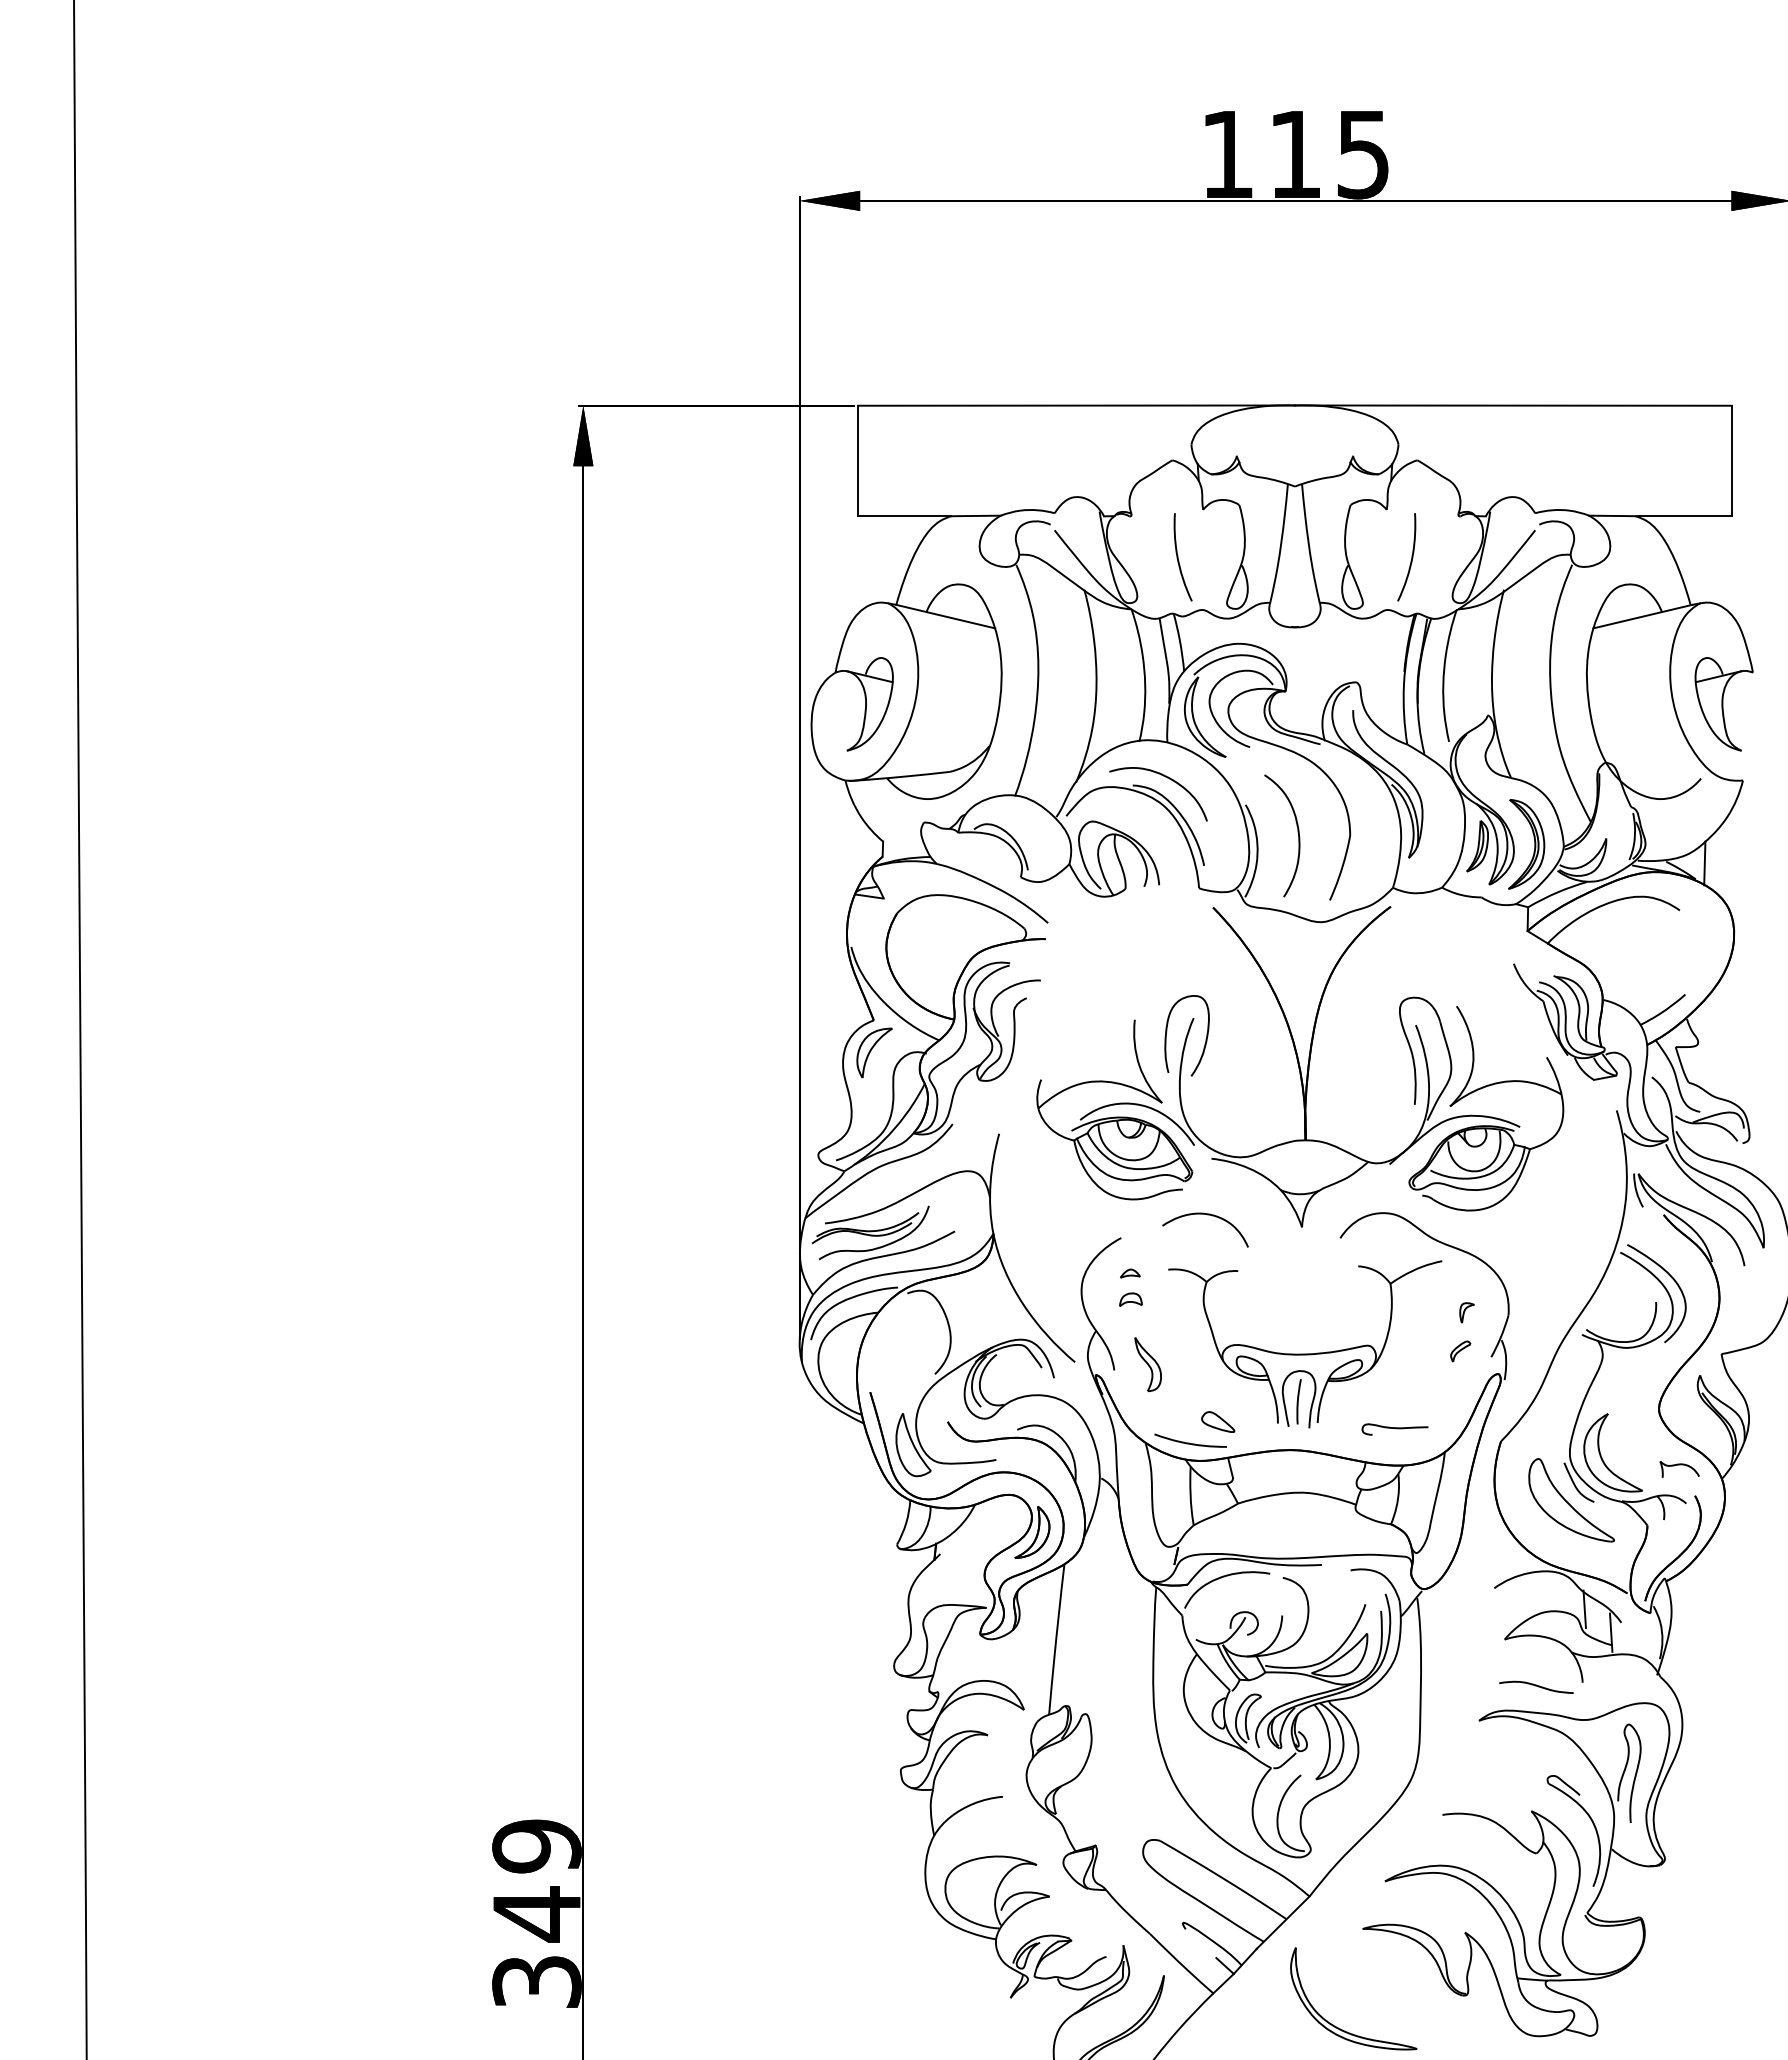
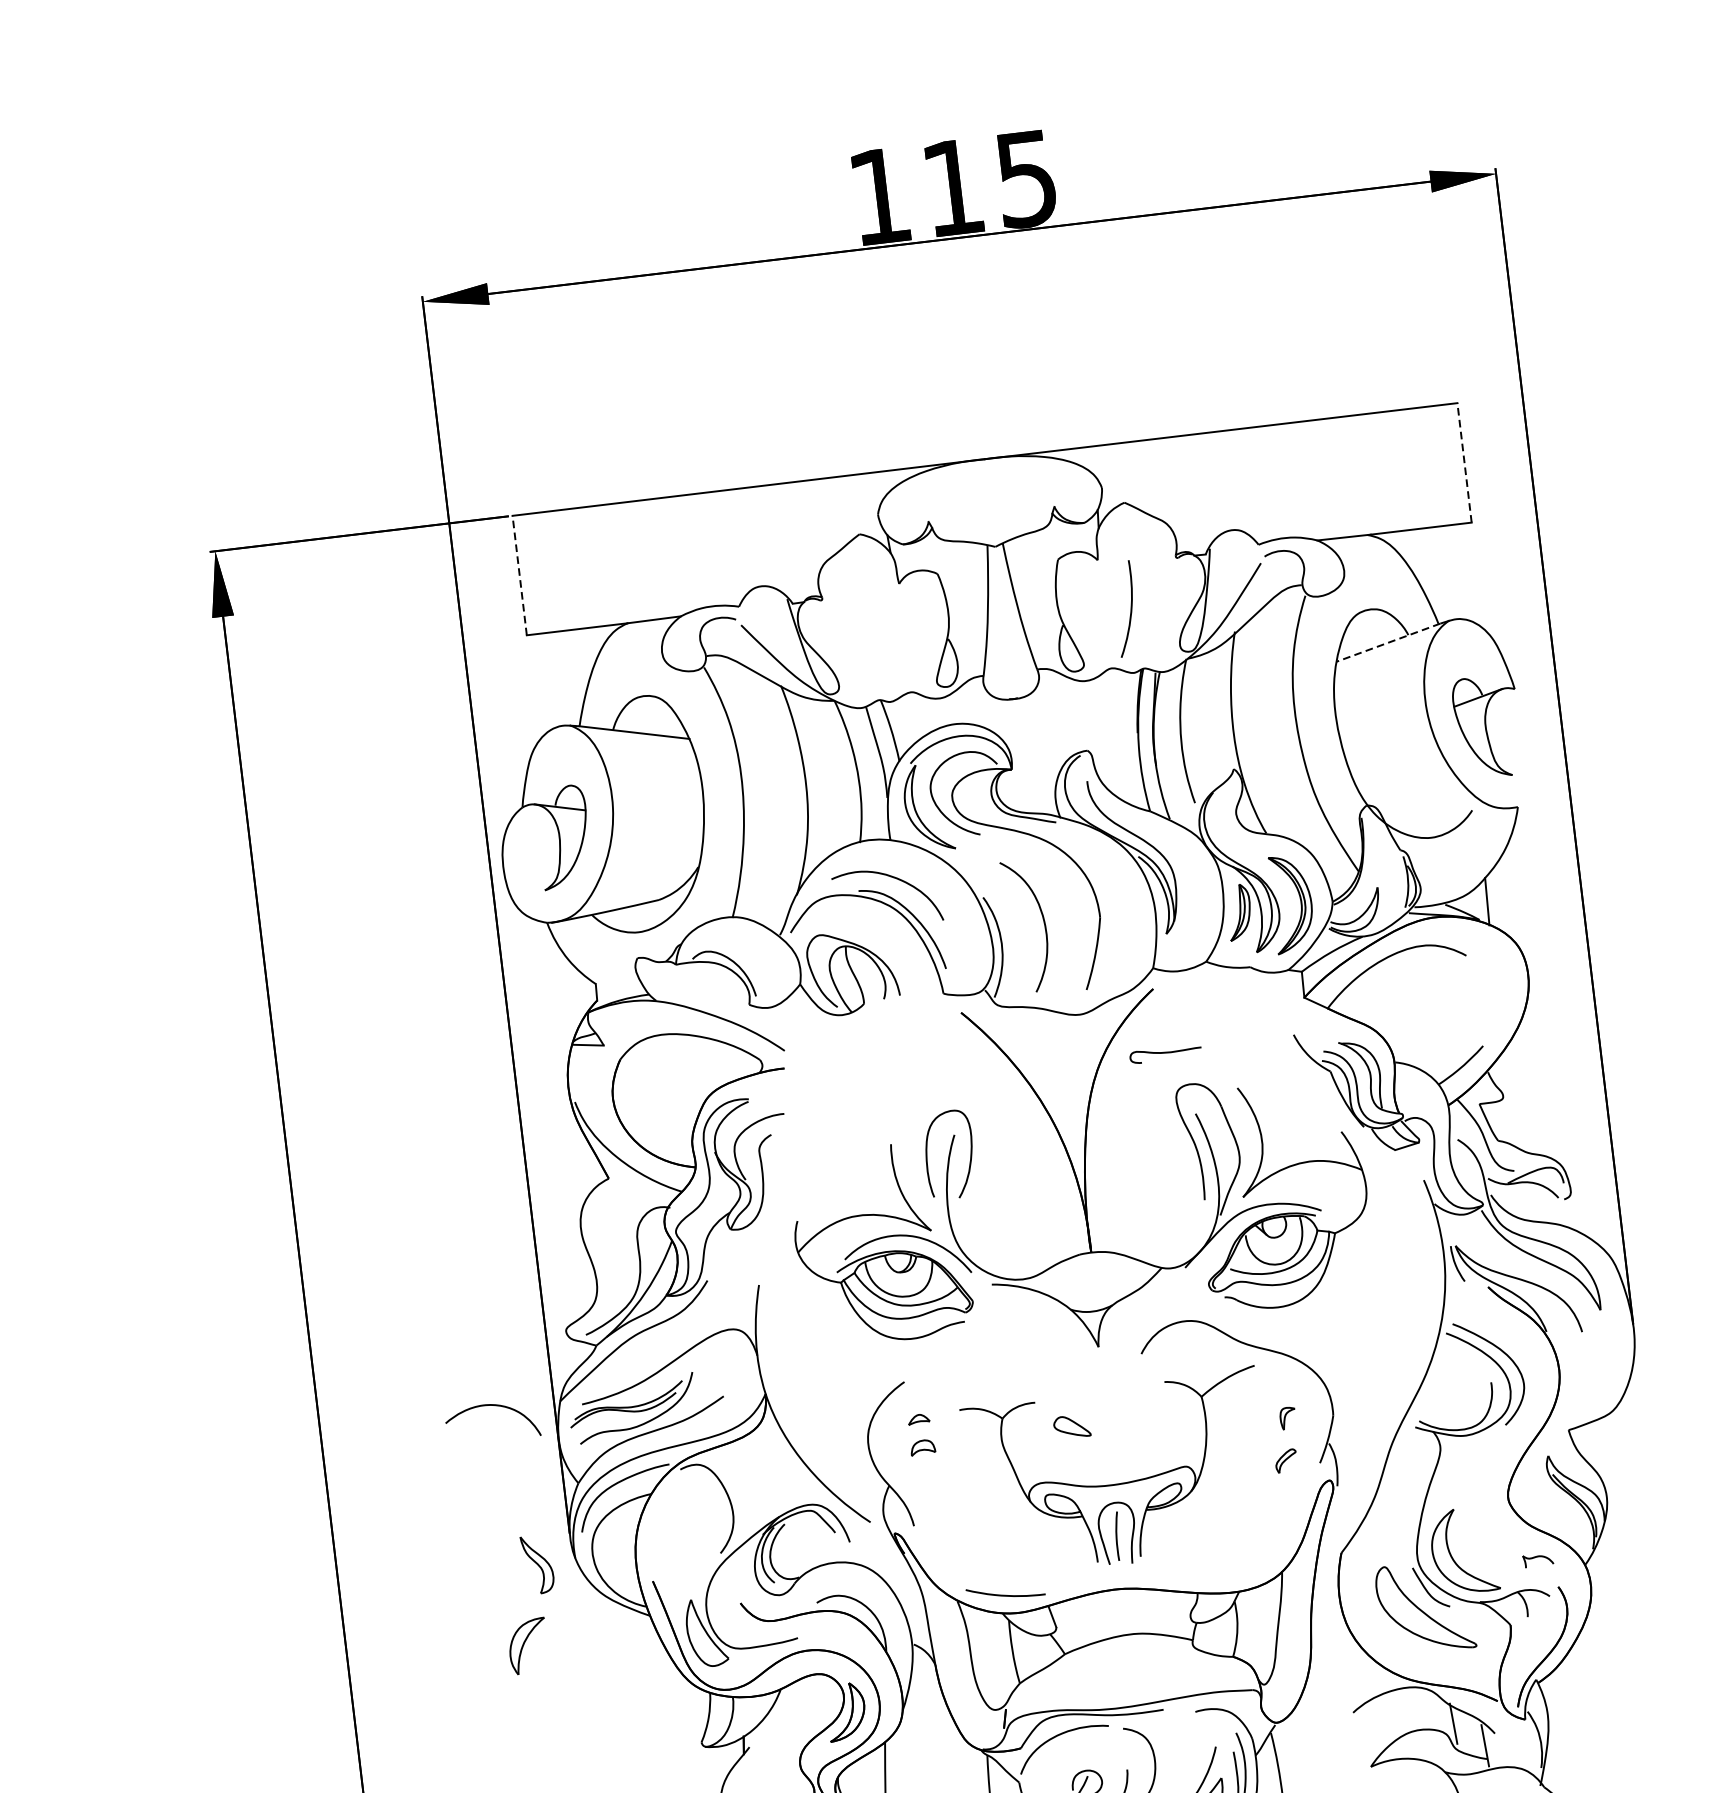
line: (858, 460) -> (520, 574), solid -> dashed
line: (1731, 460) -> (1464, 462), solid -> dashed
curve: (1178, 557) -> (878, 638), removed
line: (1642, 616) -> (1388, 642), solid -> dashed
part: (874, 1052) -> (528, 1645), moved
curve: (1207, 1215) -> (492, 1406), moved
part: (1147, 1364) -> (537, 1564), moved
part: (1218, 1421) -> (1072, 1426), moved
curve: (1394, 1428) -> (1164, 1053), moved
part: (1679, 1469) -> (1538, 1560), size x0.7

